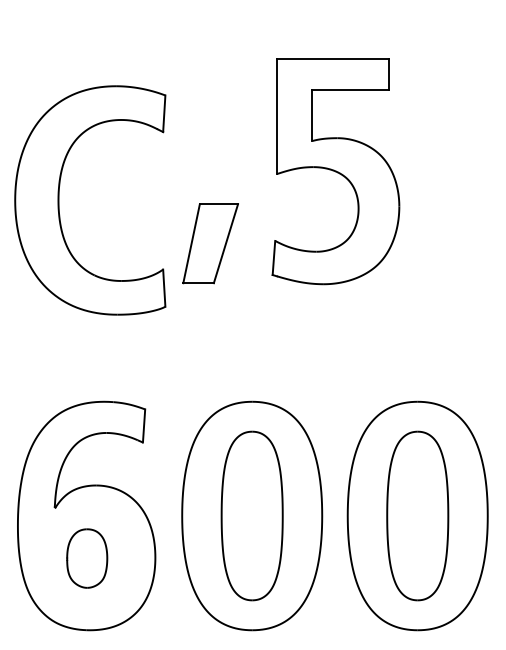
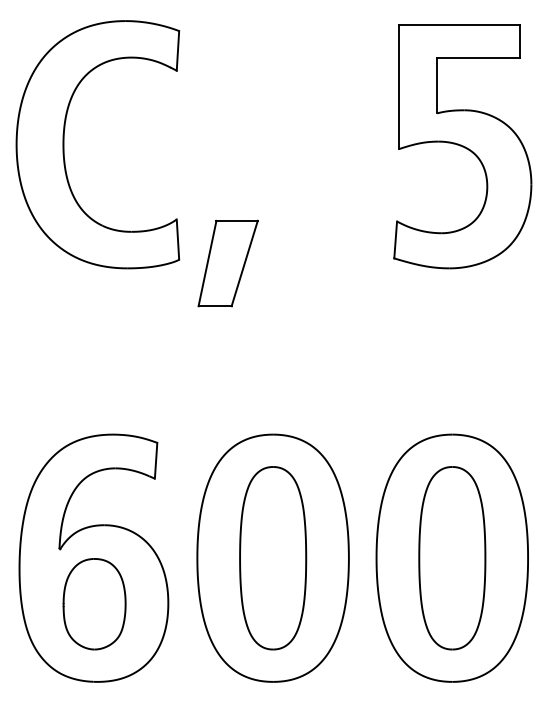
part: (335, 171) -> (462, 146), moved
part: (59, 200) -> (64, 144), moved
part: (87, 558) -> (94, 604), size x1.43

